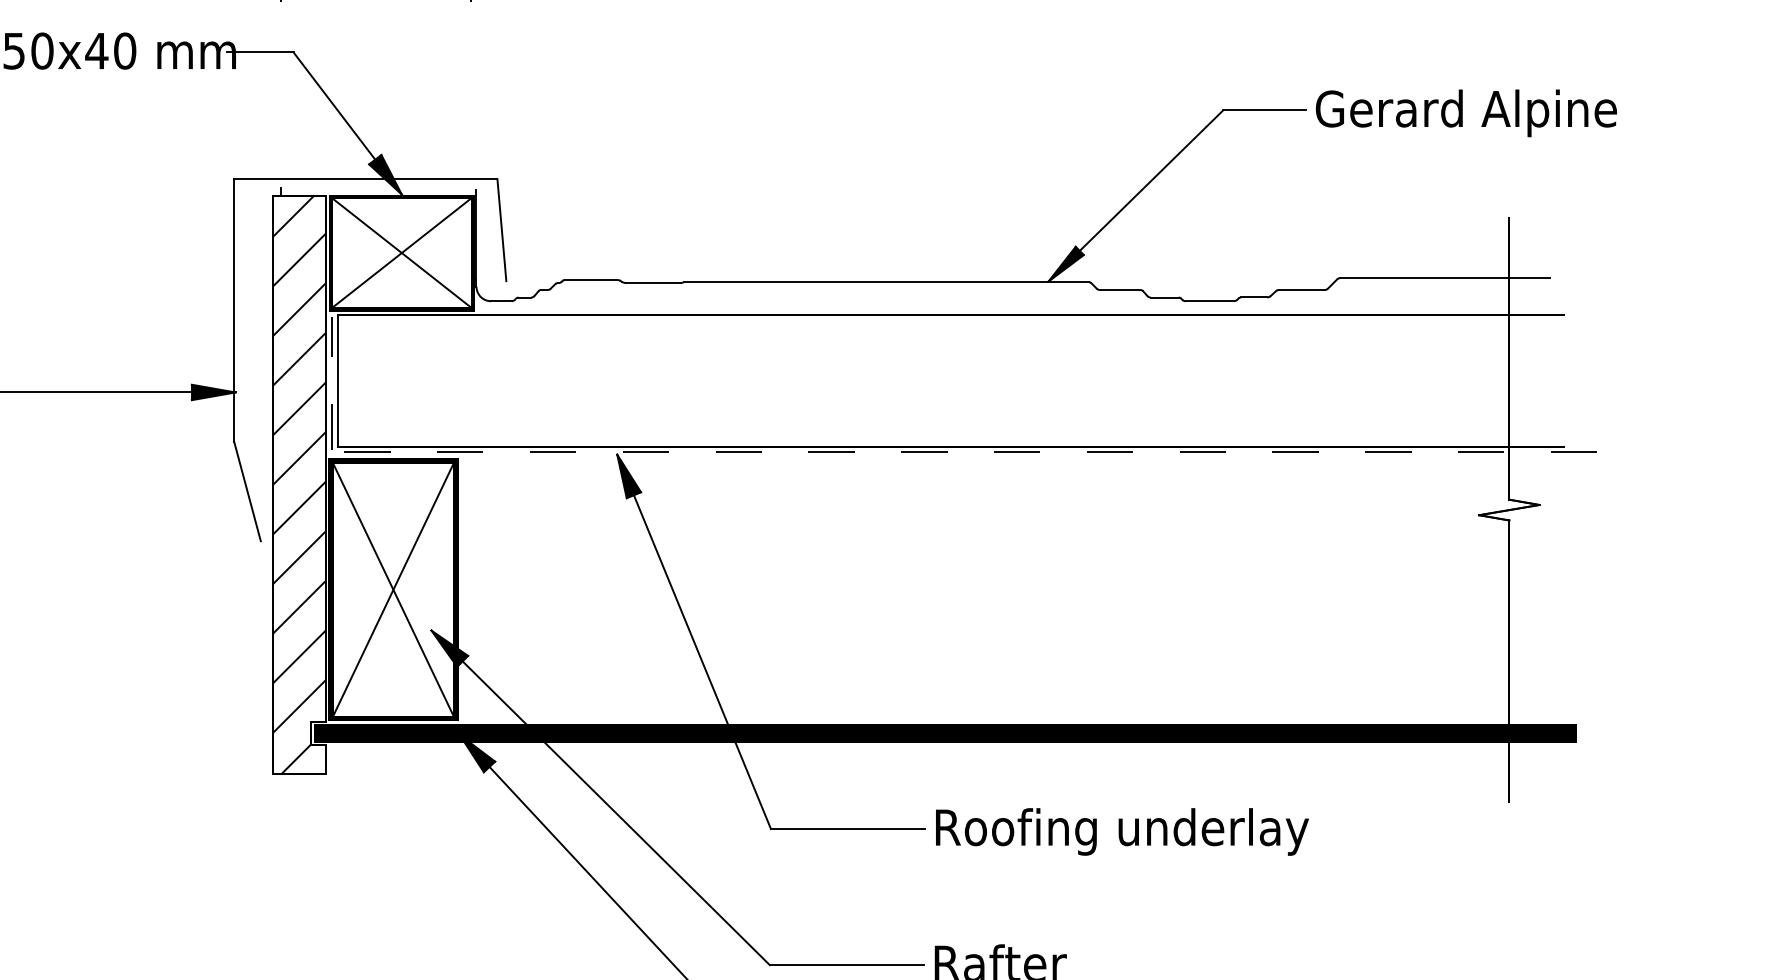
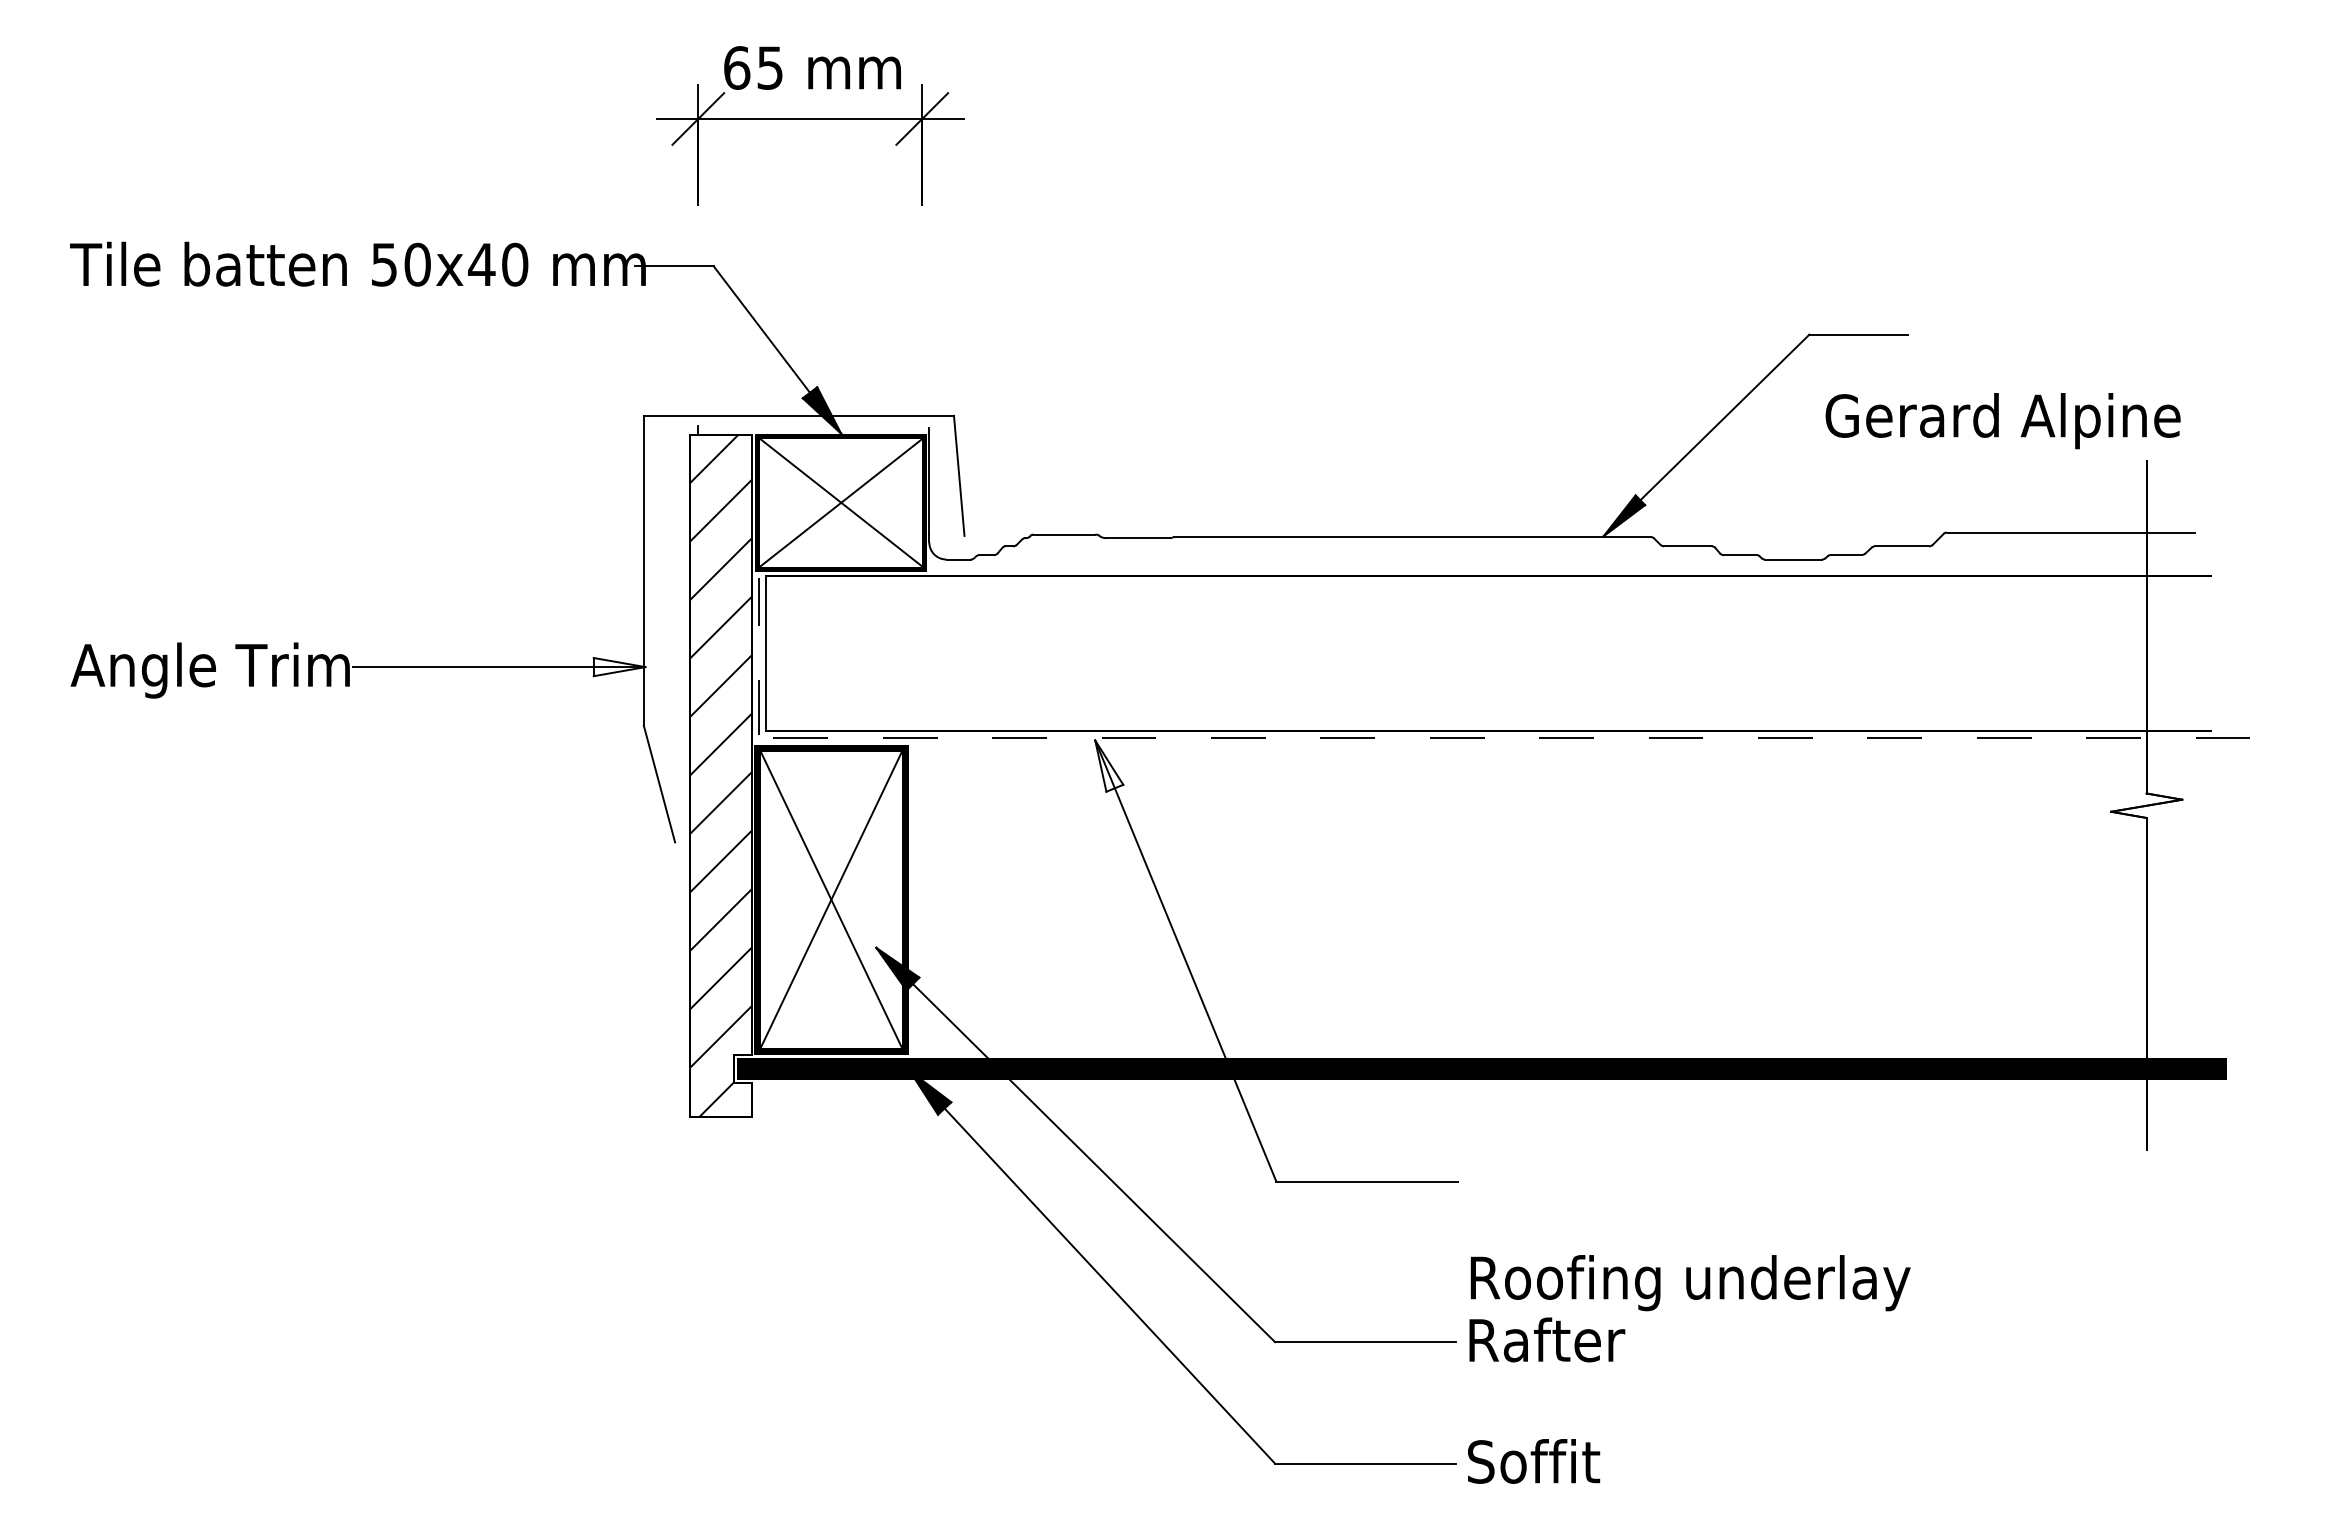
text: (1465, 113) -> (2002, 421), moved
fill: (213, 391) -> (619, 666), removed
fill: (629, 475) -> (1109, 765), removed
text: (1122, 832) -> (1690, 1283), moved

